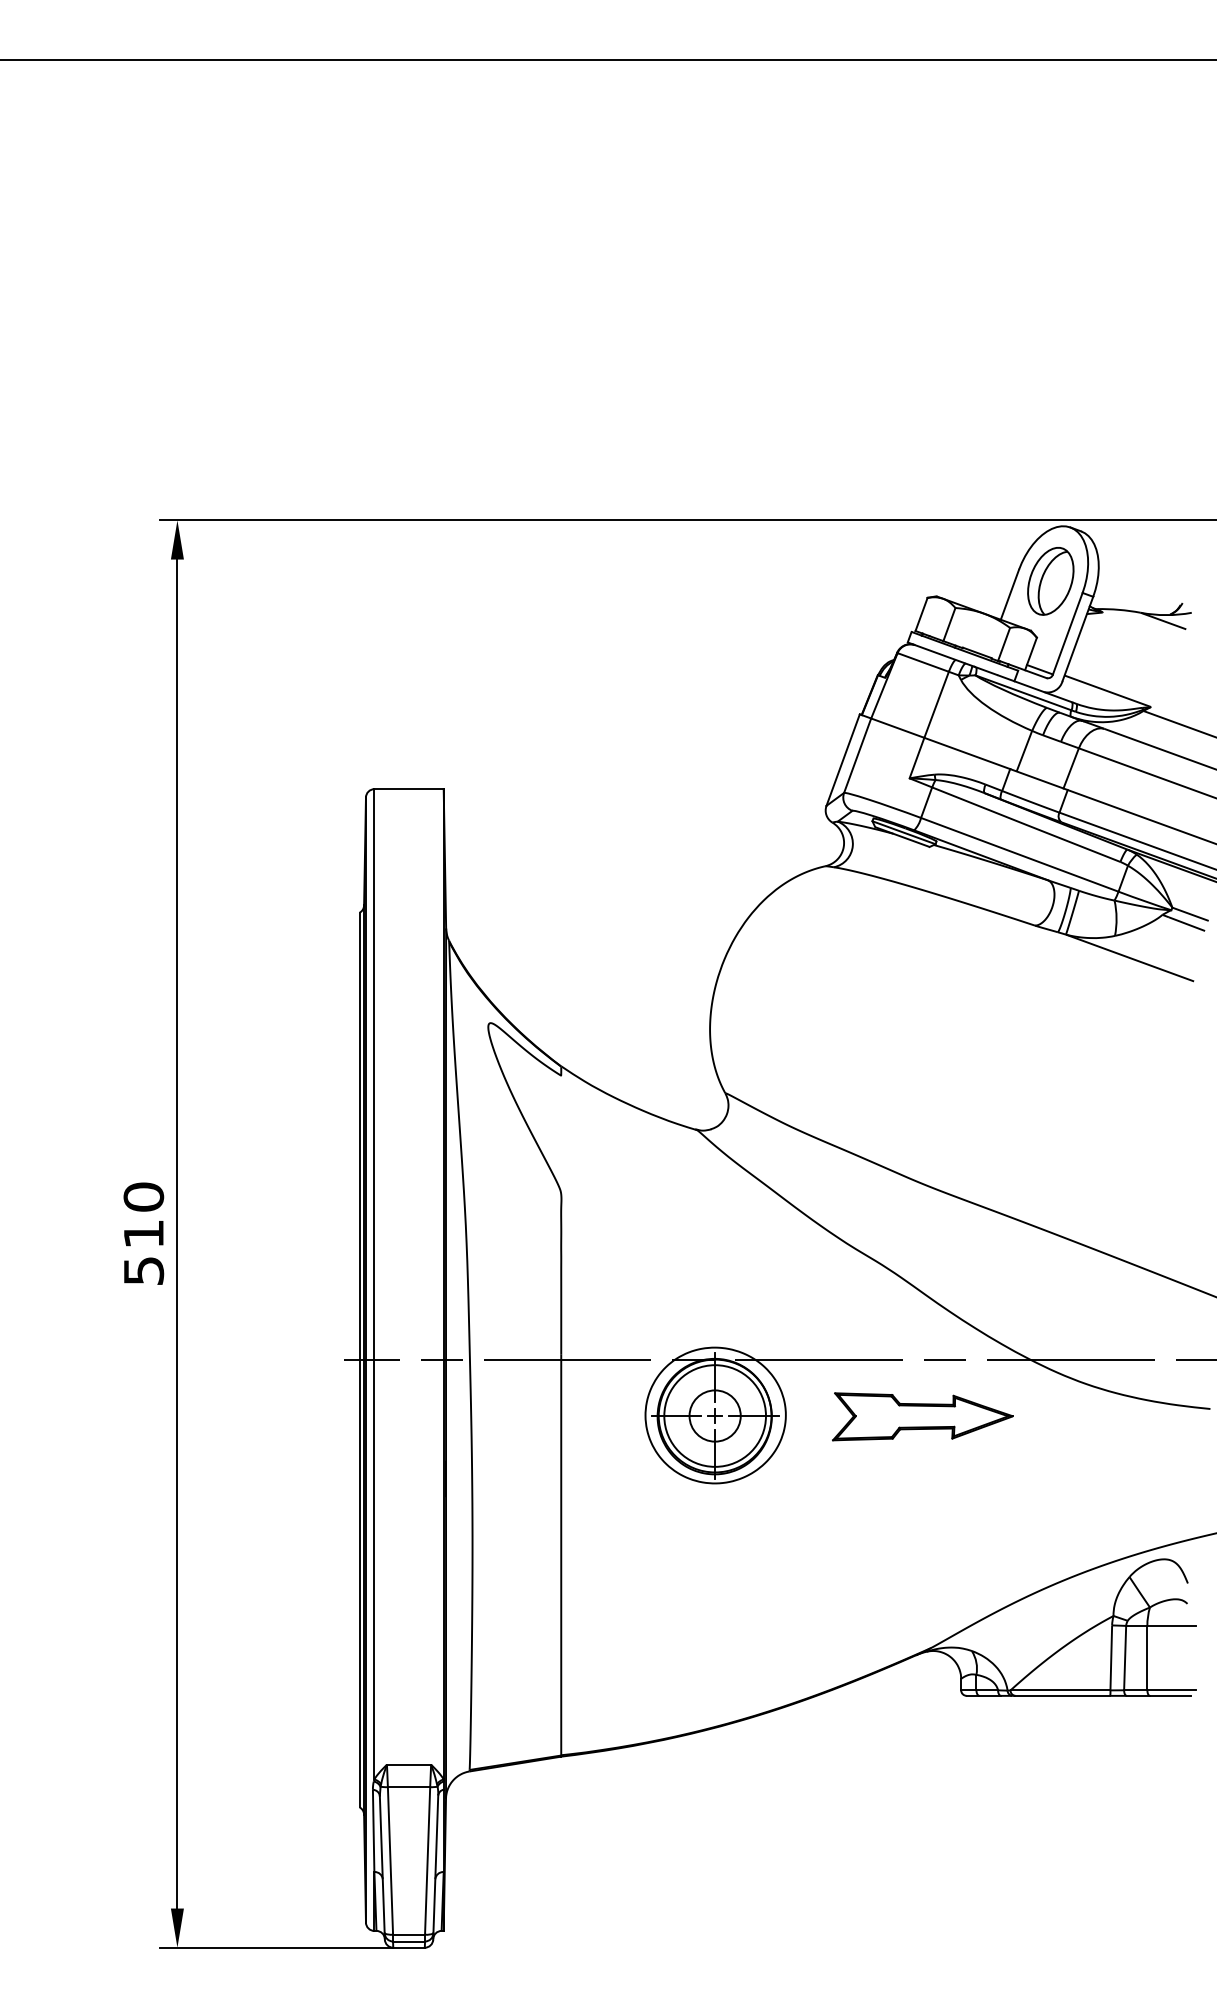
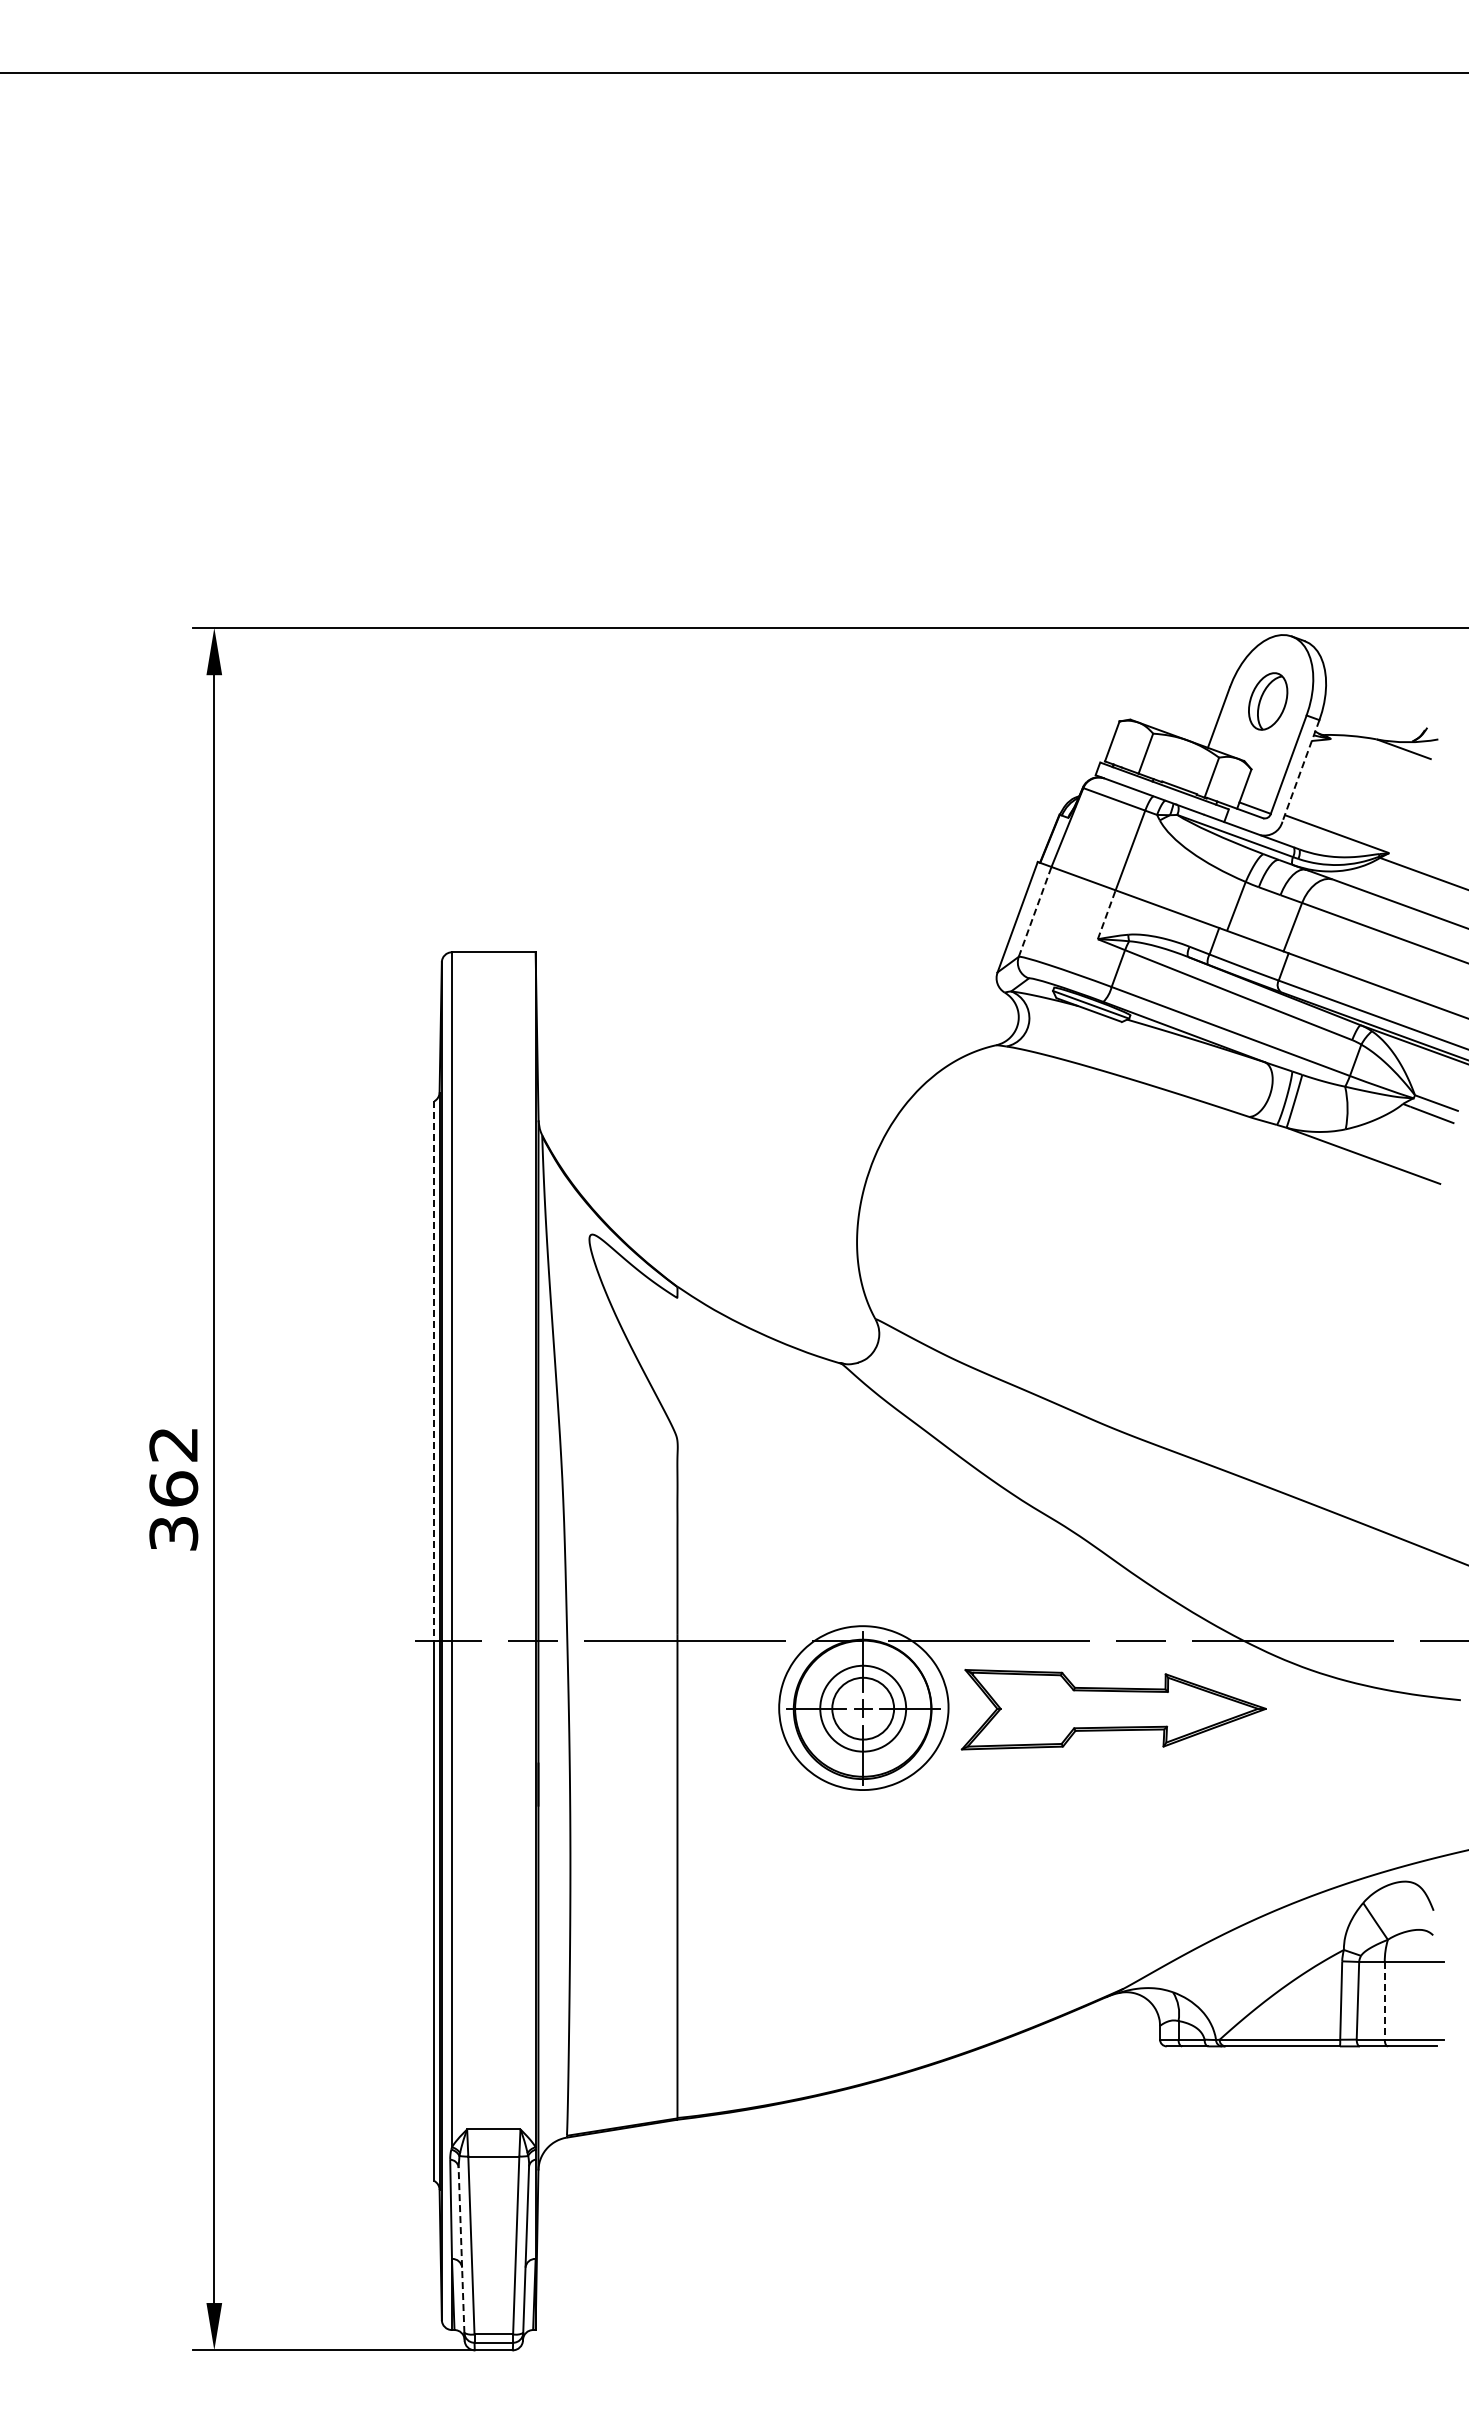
part: (1050, 581) -> (1267, 701), size x0.7
line: (1077, 639) -> (1300, 771), solid -> dashed
line: (857, 755) -> (1035, 911), solid -> dashed
line: (916, 757) -> (1106, 914), solid -> dashed
line: (359, 1136) -> (434, 1371), solid -> dashed
text: (143, 1233) -> (173, 1488), 510 -> 362
circle: (714, 1415) -> (862, 1708), size x0.7
part: (922, 1416) -> (1113, 1709), size x1.4
line: (1147, 1657) -> (1384, 2000), solid -> dashed
line: (382, 1864) -> (461, 2249), solid -> dashed

